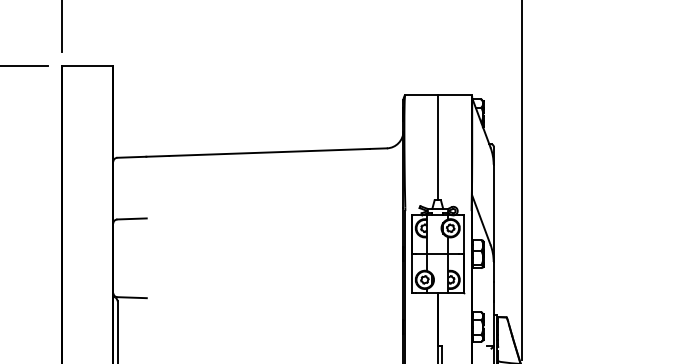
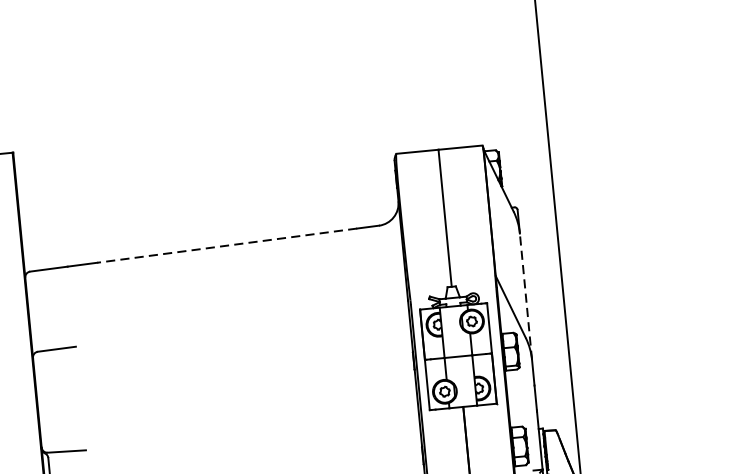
line: (269, 152) -> (227, 245), solid -> dashed
line: (493, 213) -> (525, 296), solid -> dashed

